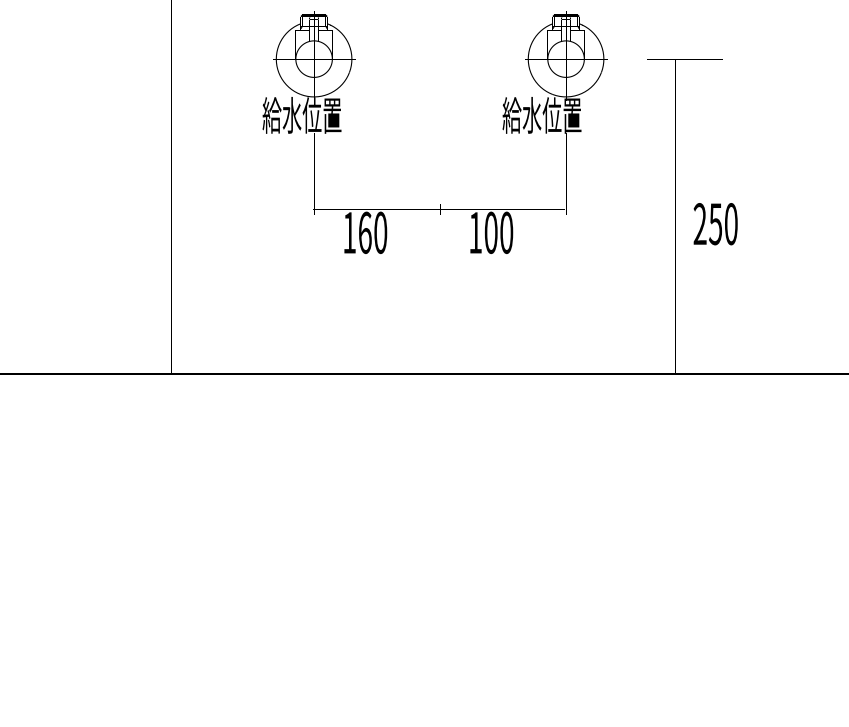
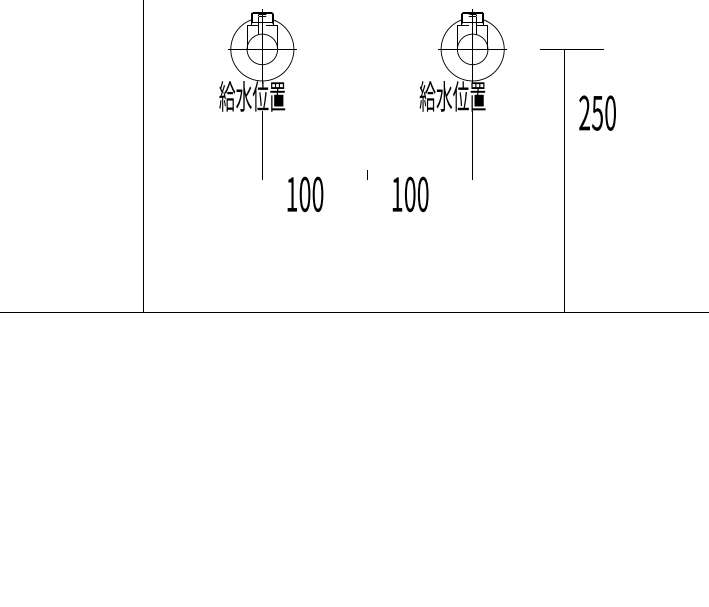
text: (715, 223) -> (597, 112), moved
text: (364, 231) -> (304, 193), 160 -> 100

